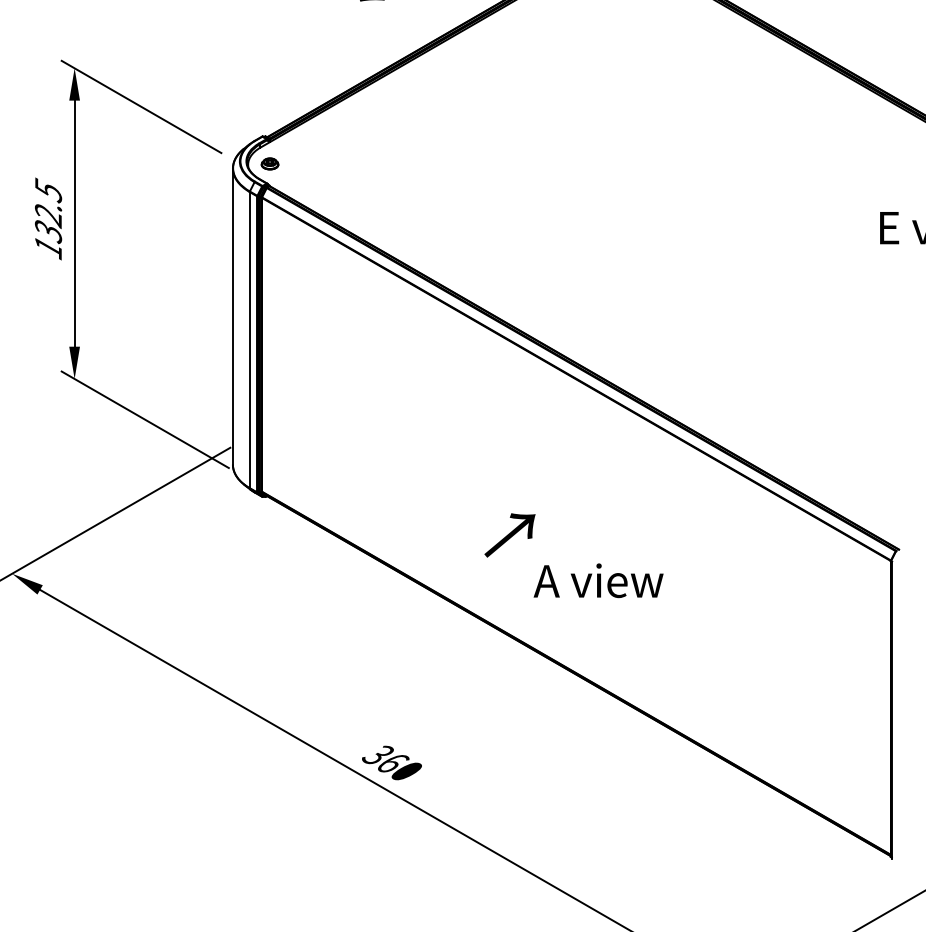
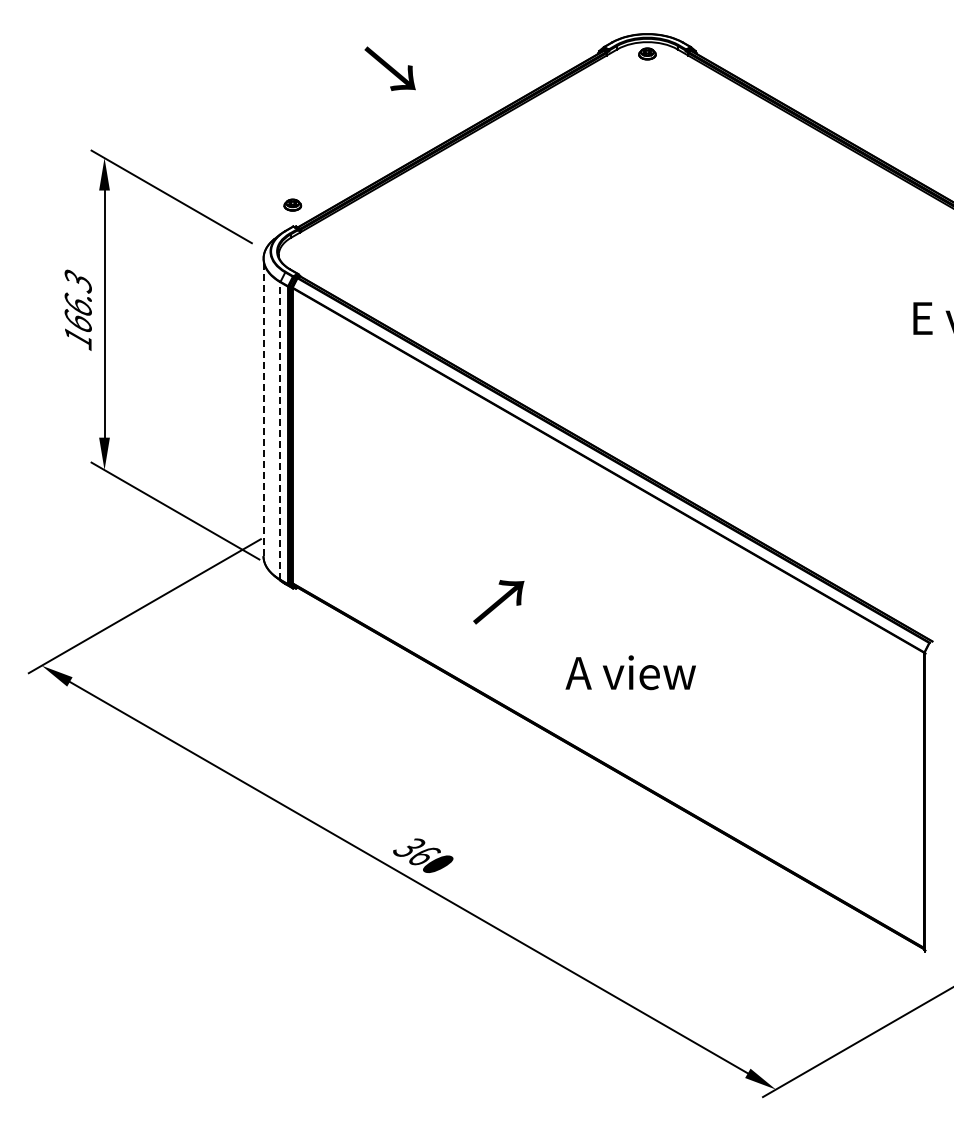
part: (269, 163) -> (292, 204), moved
text: (47, 210) -> (77, 300), 132.5 -> 166.3
line: (232, 316) -> (263, 407), solid -> dashed
line: (249, 340) -> (280, 431), solid -> dashed
text: (509, 535) -> (498, 602), moved

